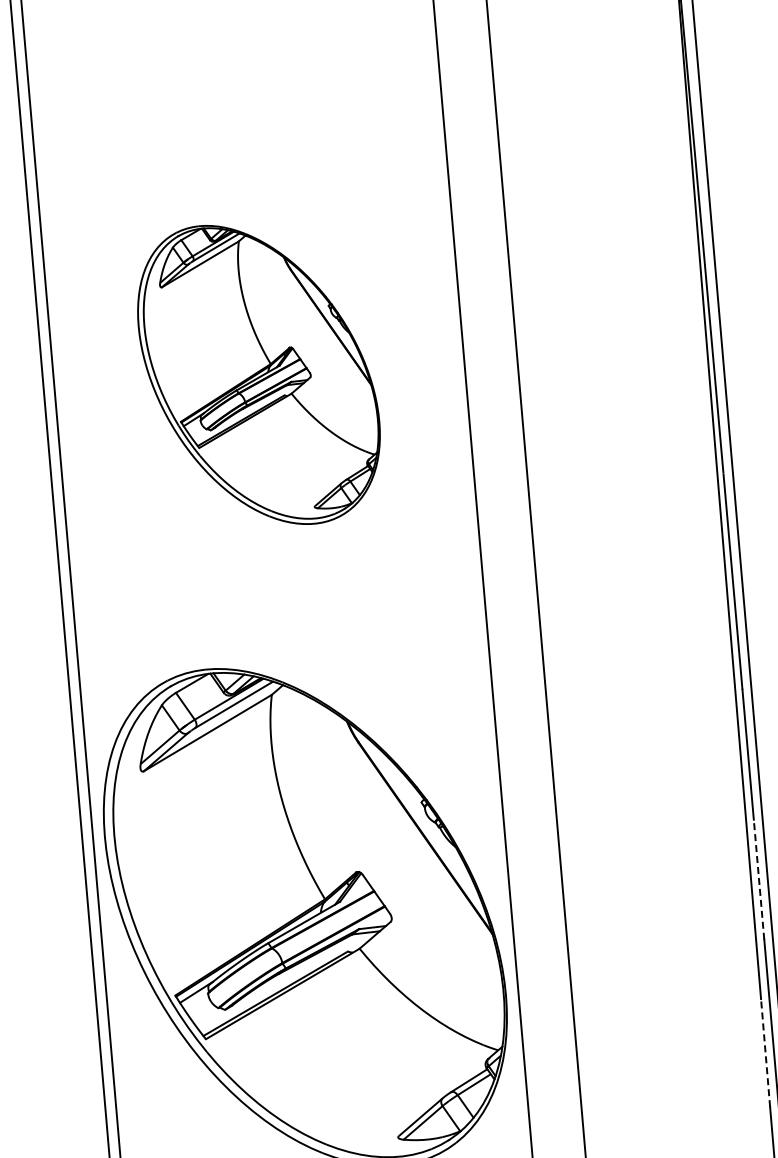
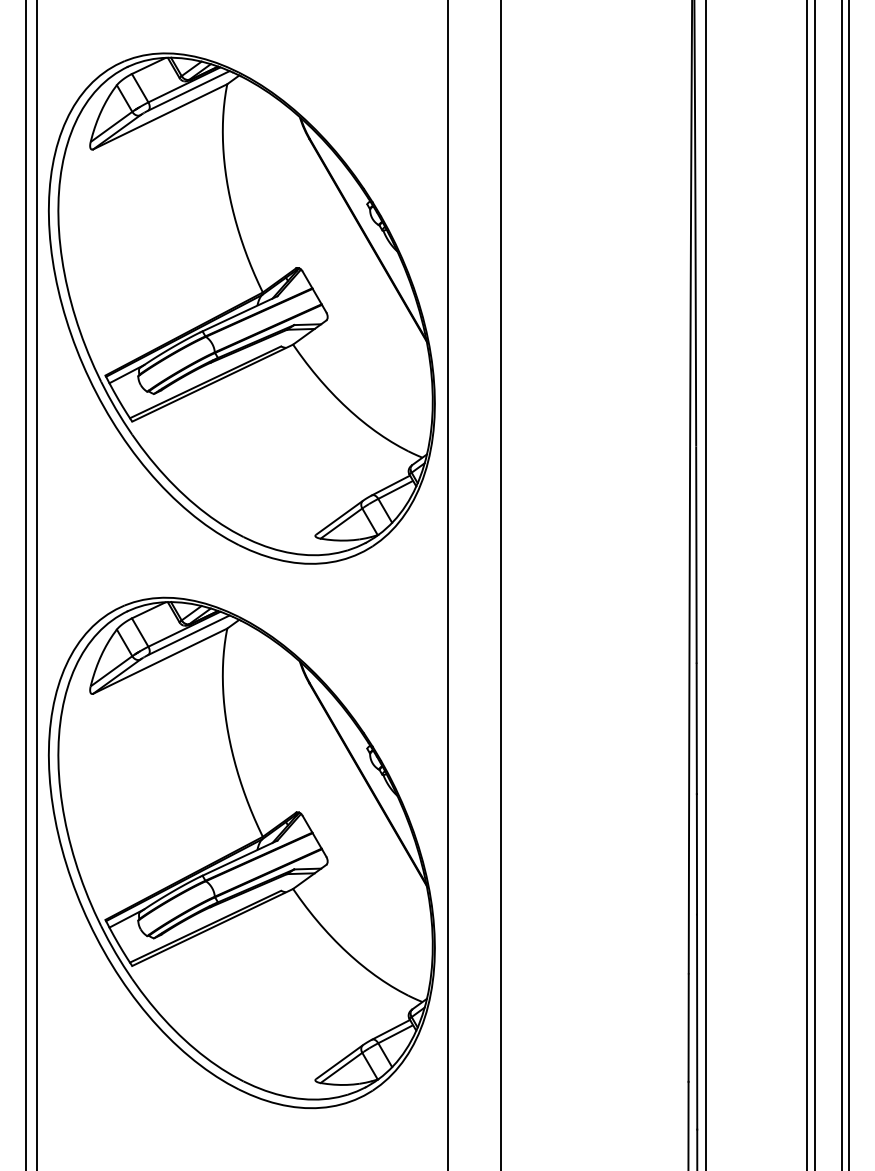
part: (258, 374) -> (241, 308), size x1.67
line: (758, 878) -> (696, 853), dashed -> solid
line: (765, 1053) -> (688, 1028), dashed -> solid

